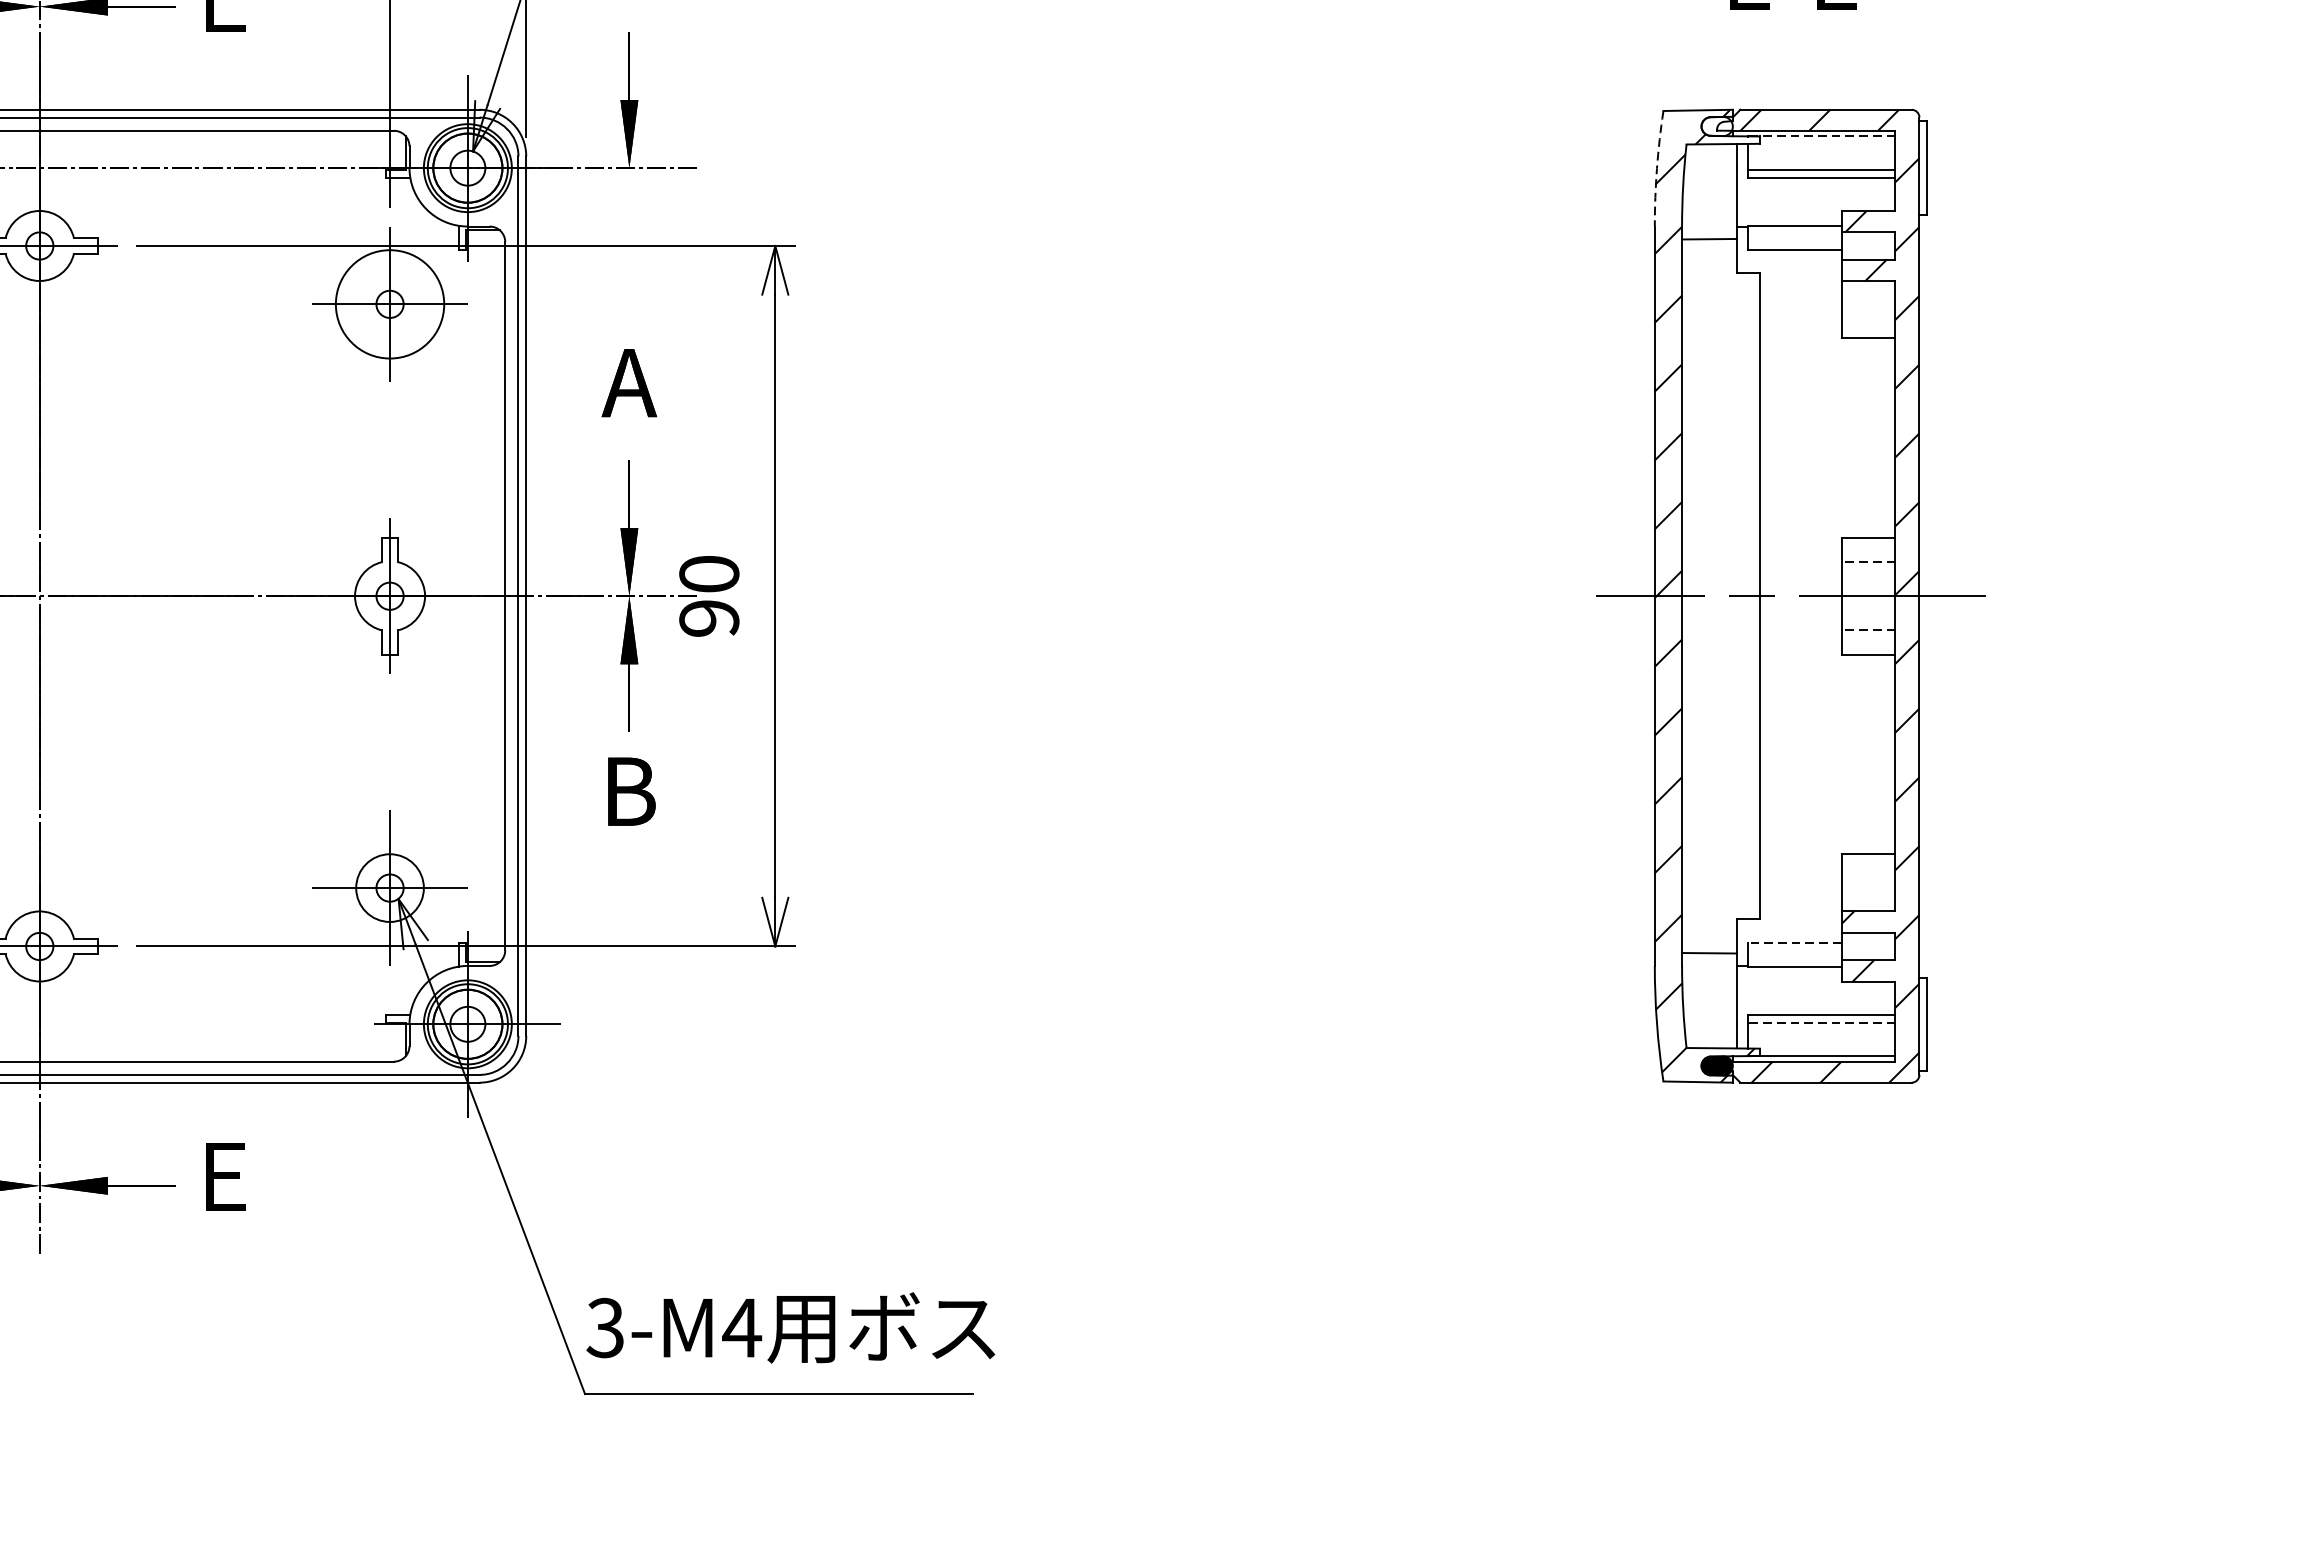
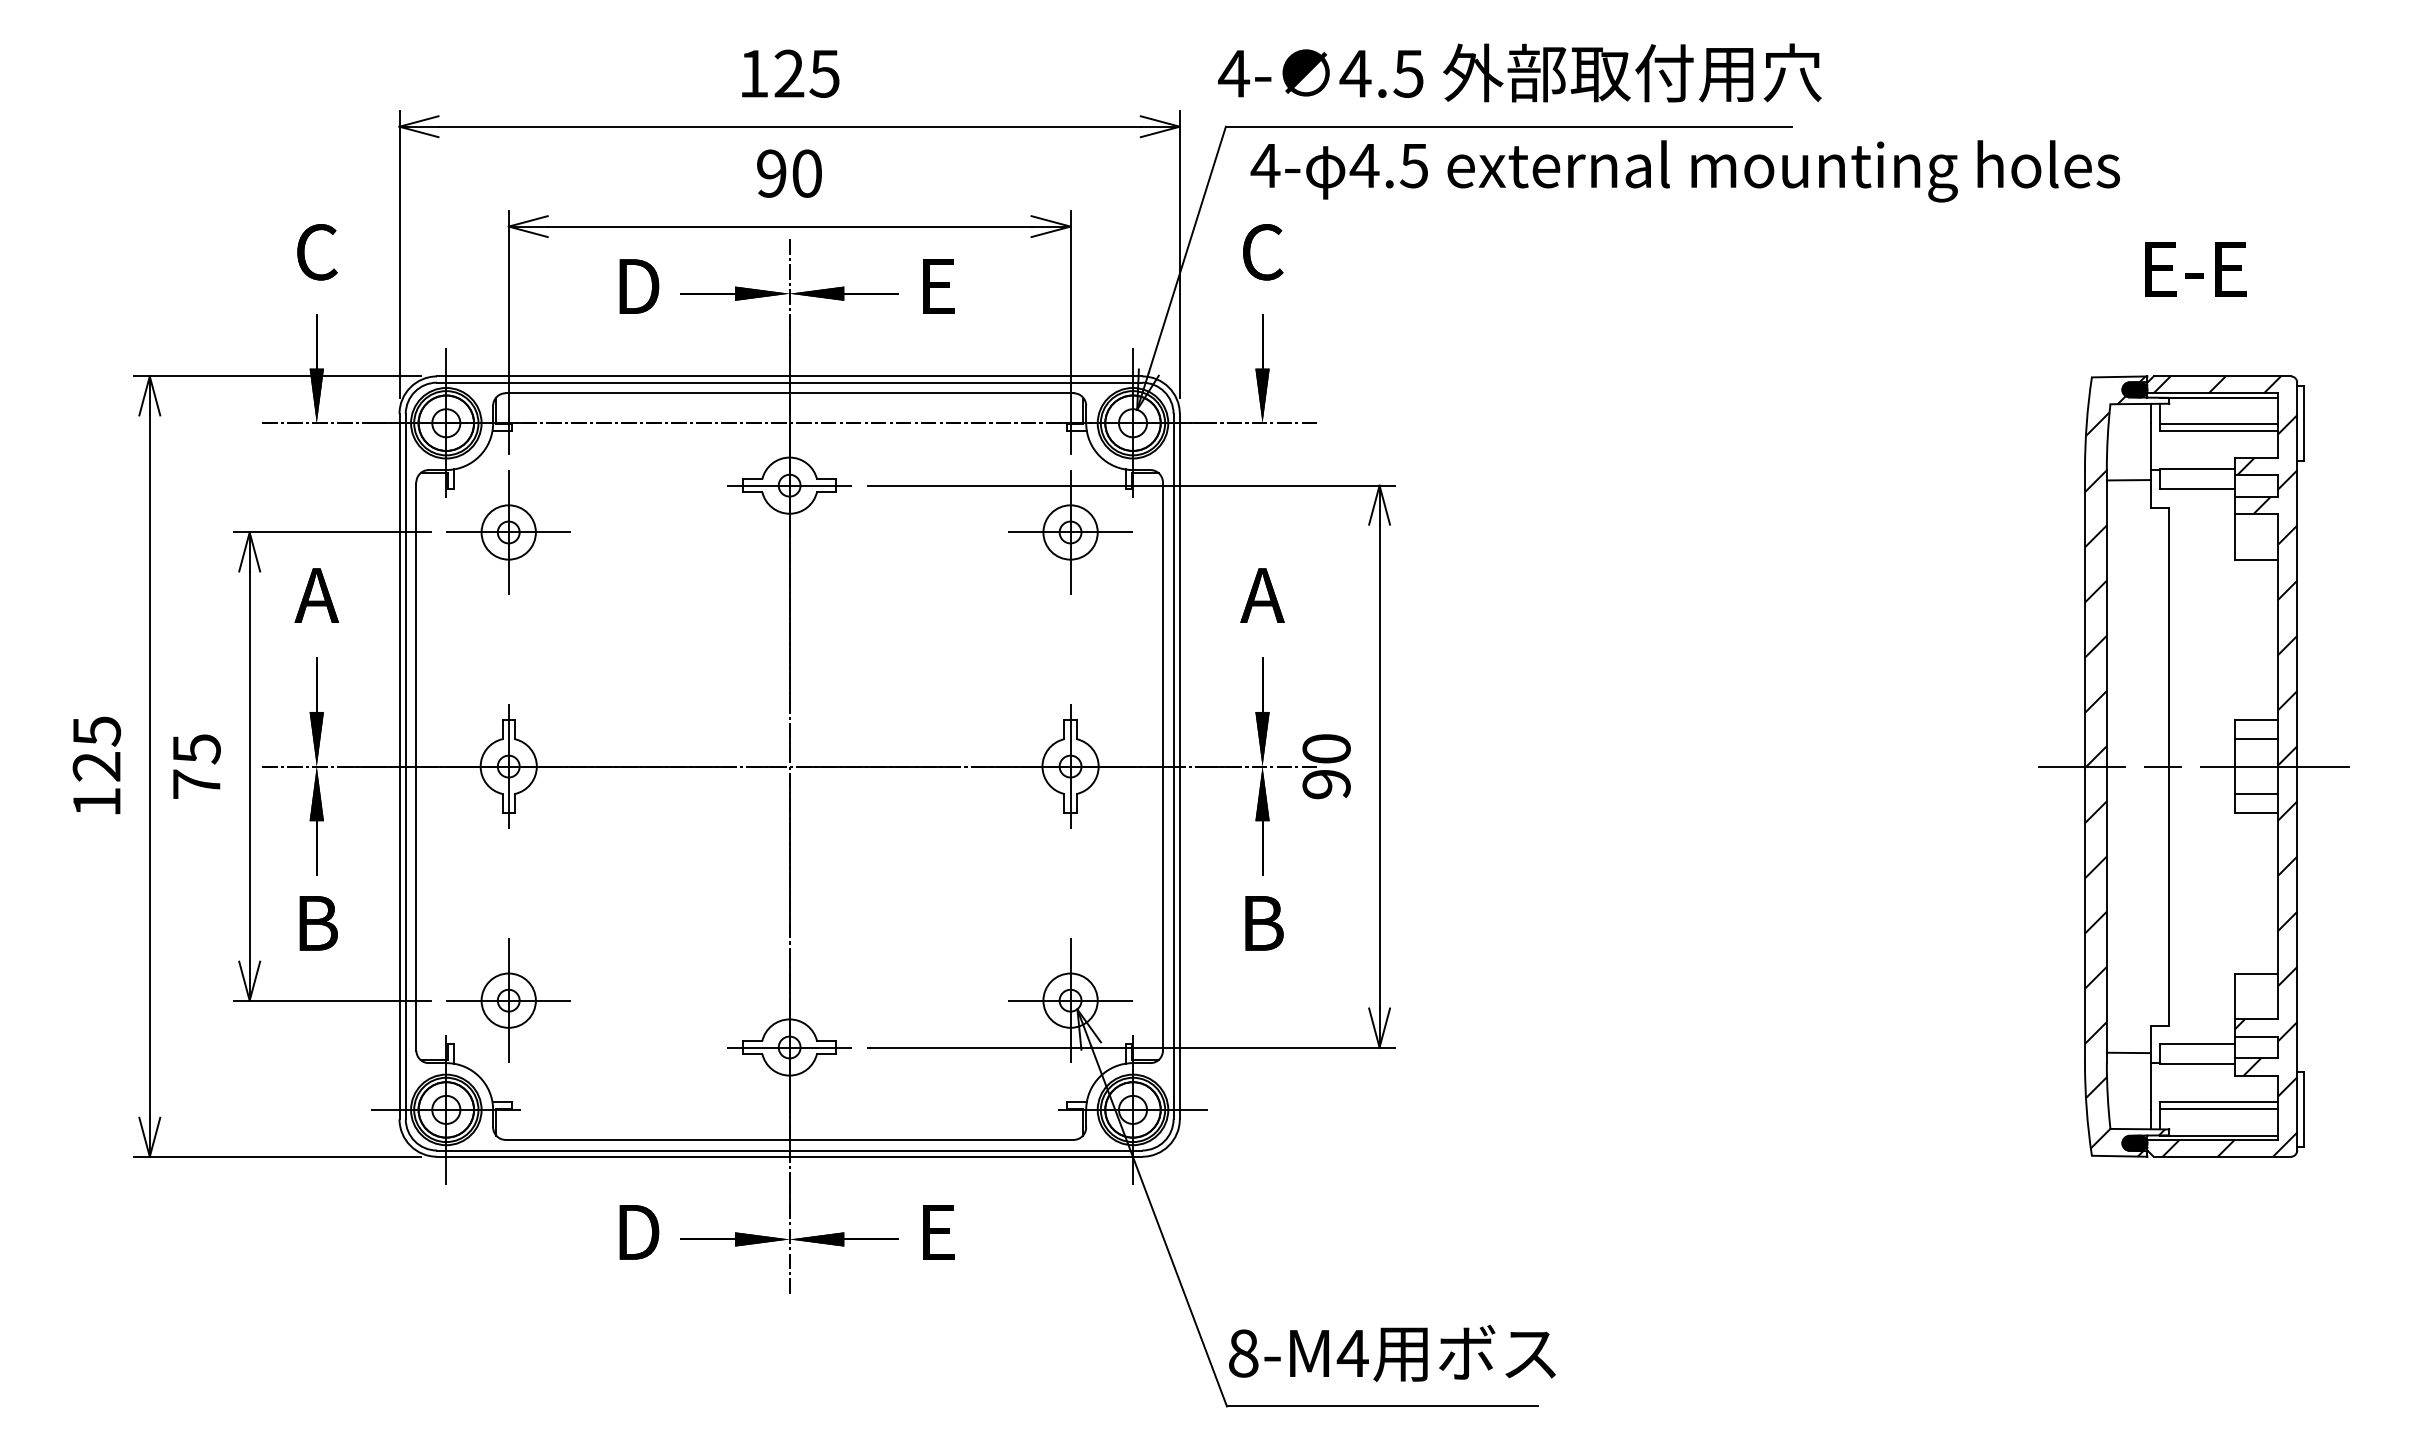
fill: (1716, 126) -> (2134, 389), added
line: (1821, 136) -> (2218, 397), dashed -> solid
arc: (1656, 168) -> (2086, 423), dashed -> solid
circle: (389, 304) -> (1070, 532), size x0.62
line: (1868, 562) -> (2256, 739), dashed -> solid
line: (1868, 629) -> (2256, 793), dashed -> solid
line: (1793, 942) -> (2196, 1044), dashed -> solid
line: (1821, 1022) -> (2218, 1108), dashed -> solid
text: (605, 1327) -> (1243, 1353), 3-M4 -> 8-M4

